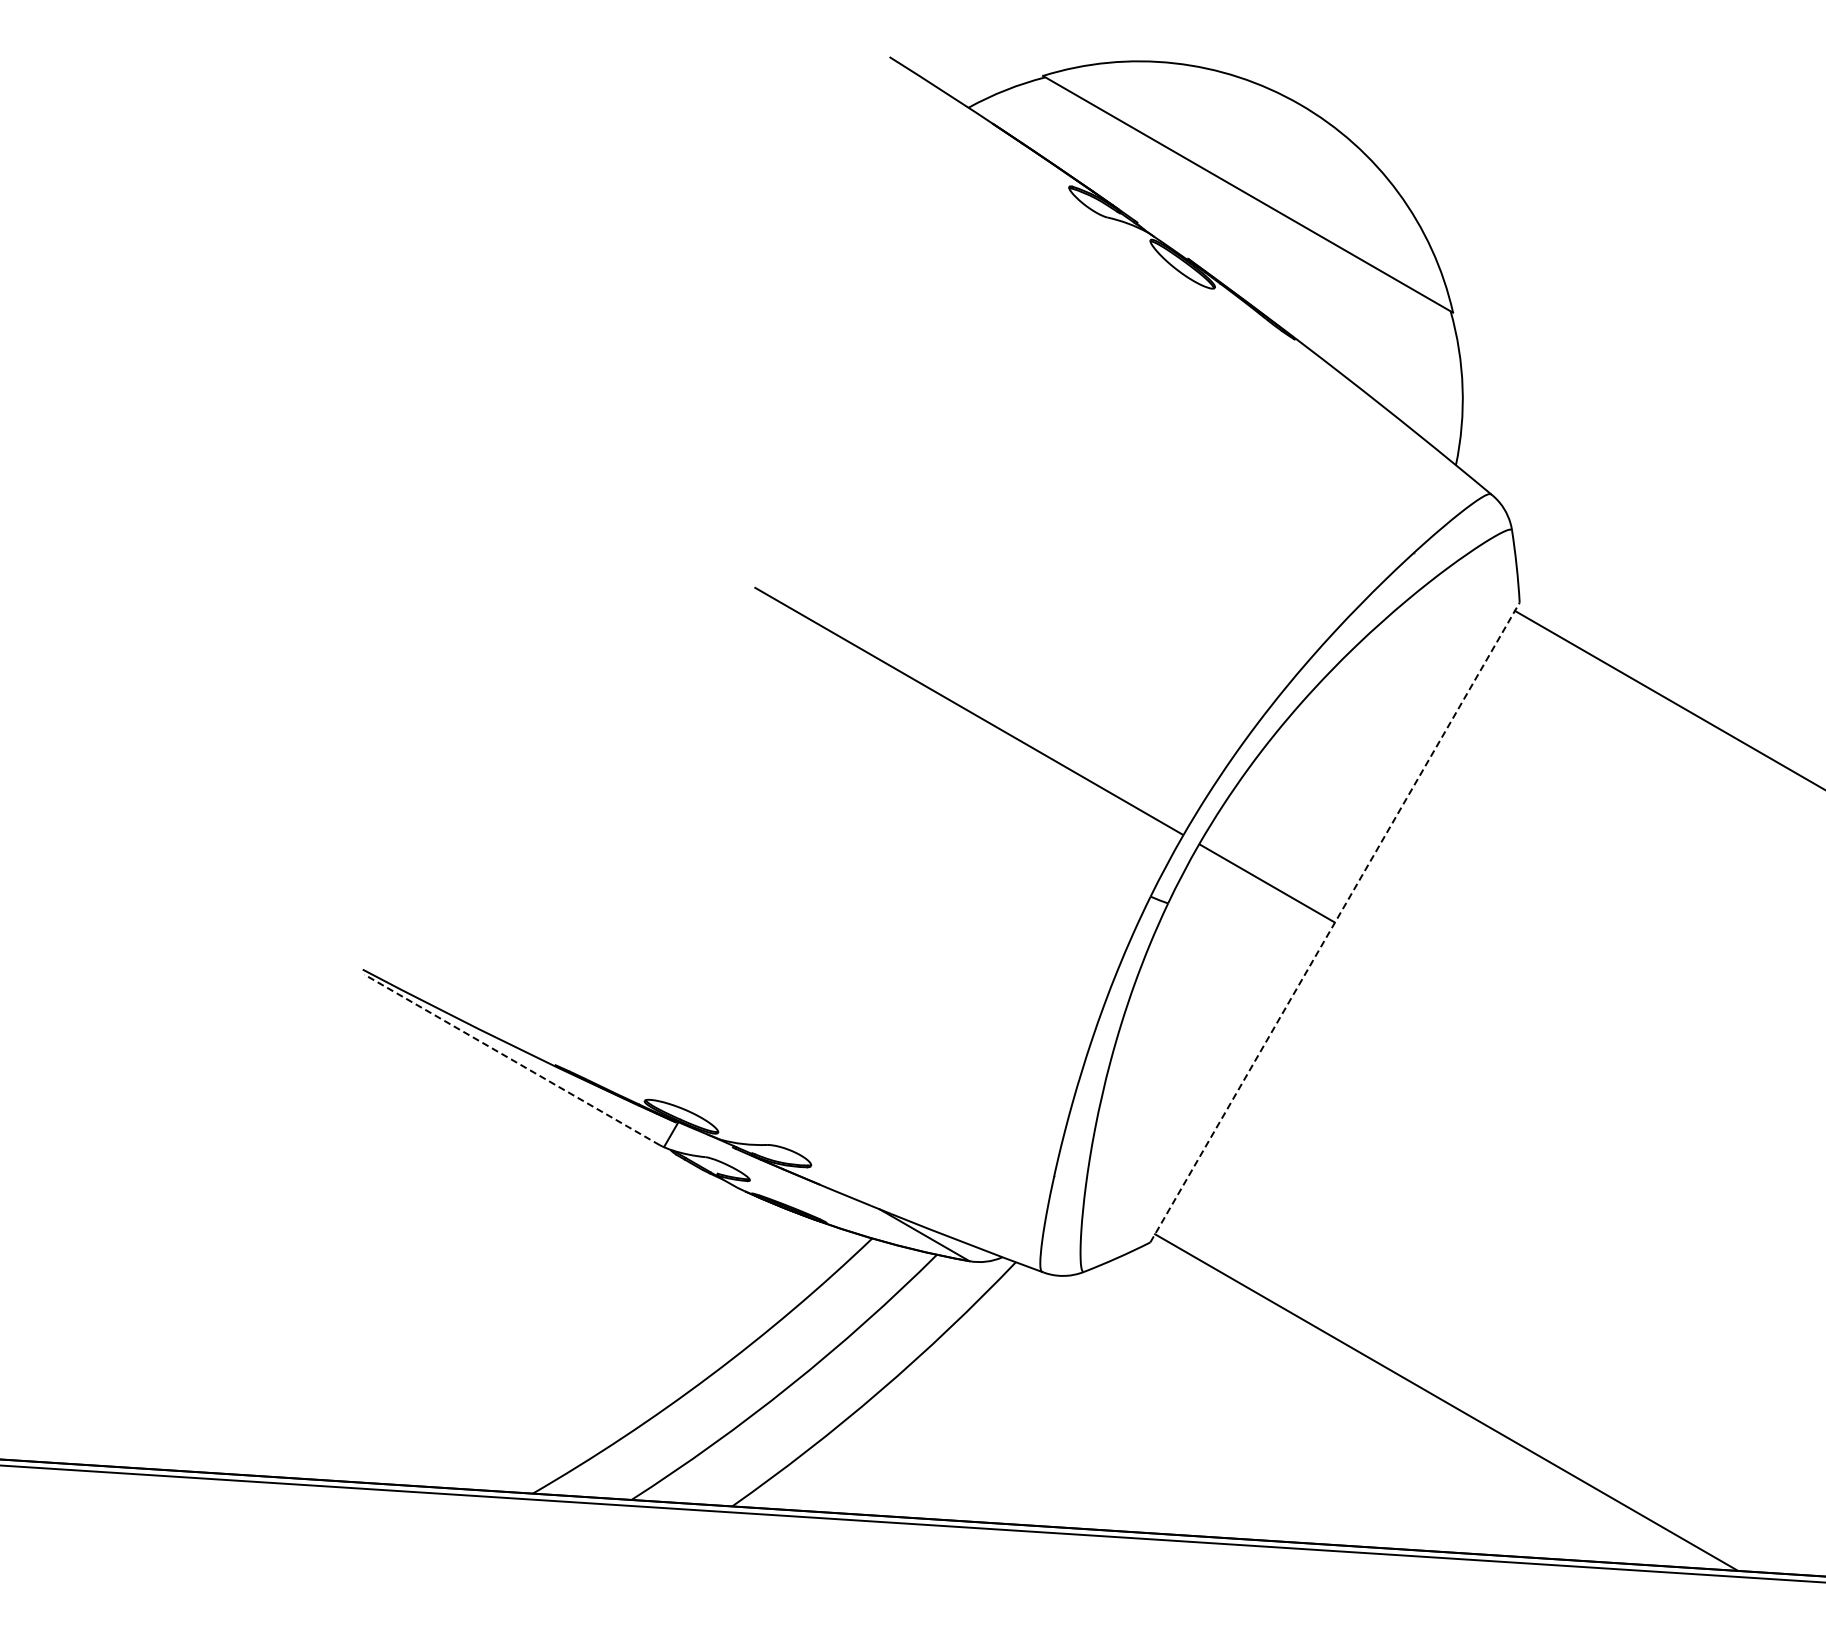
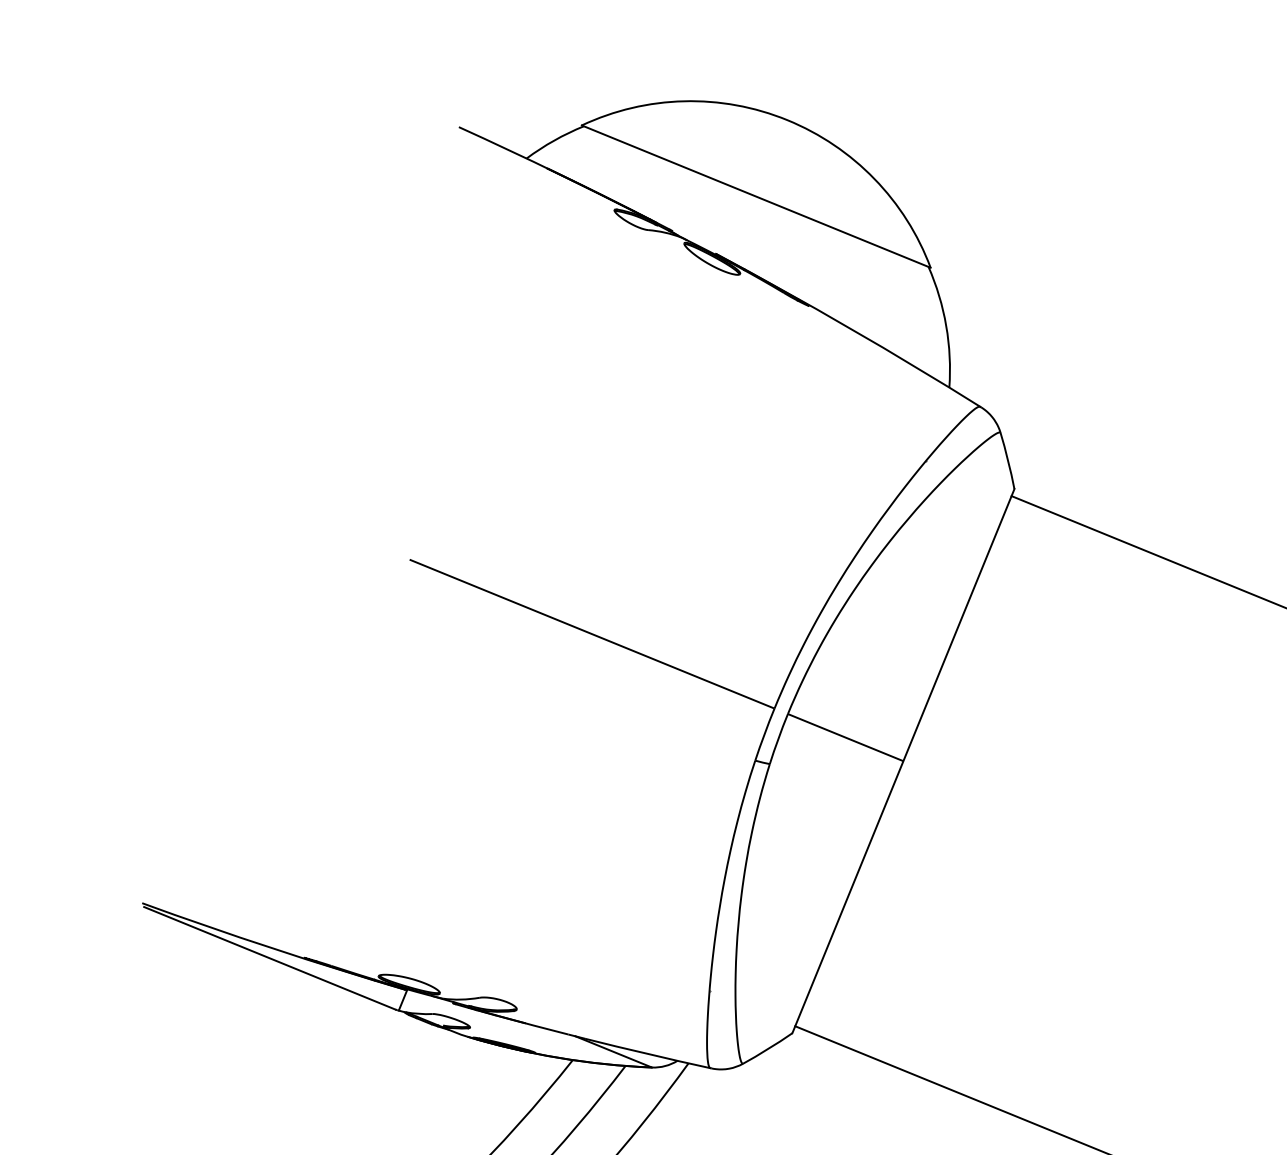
line: (1335, 922) -> (903, 761), dashed -> solid
line: (512, 1059) -> (269, 957), dashed -> solid

